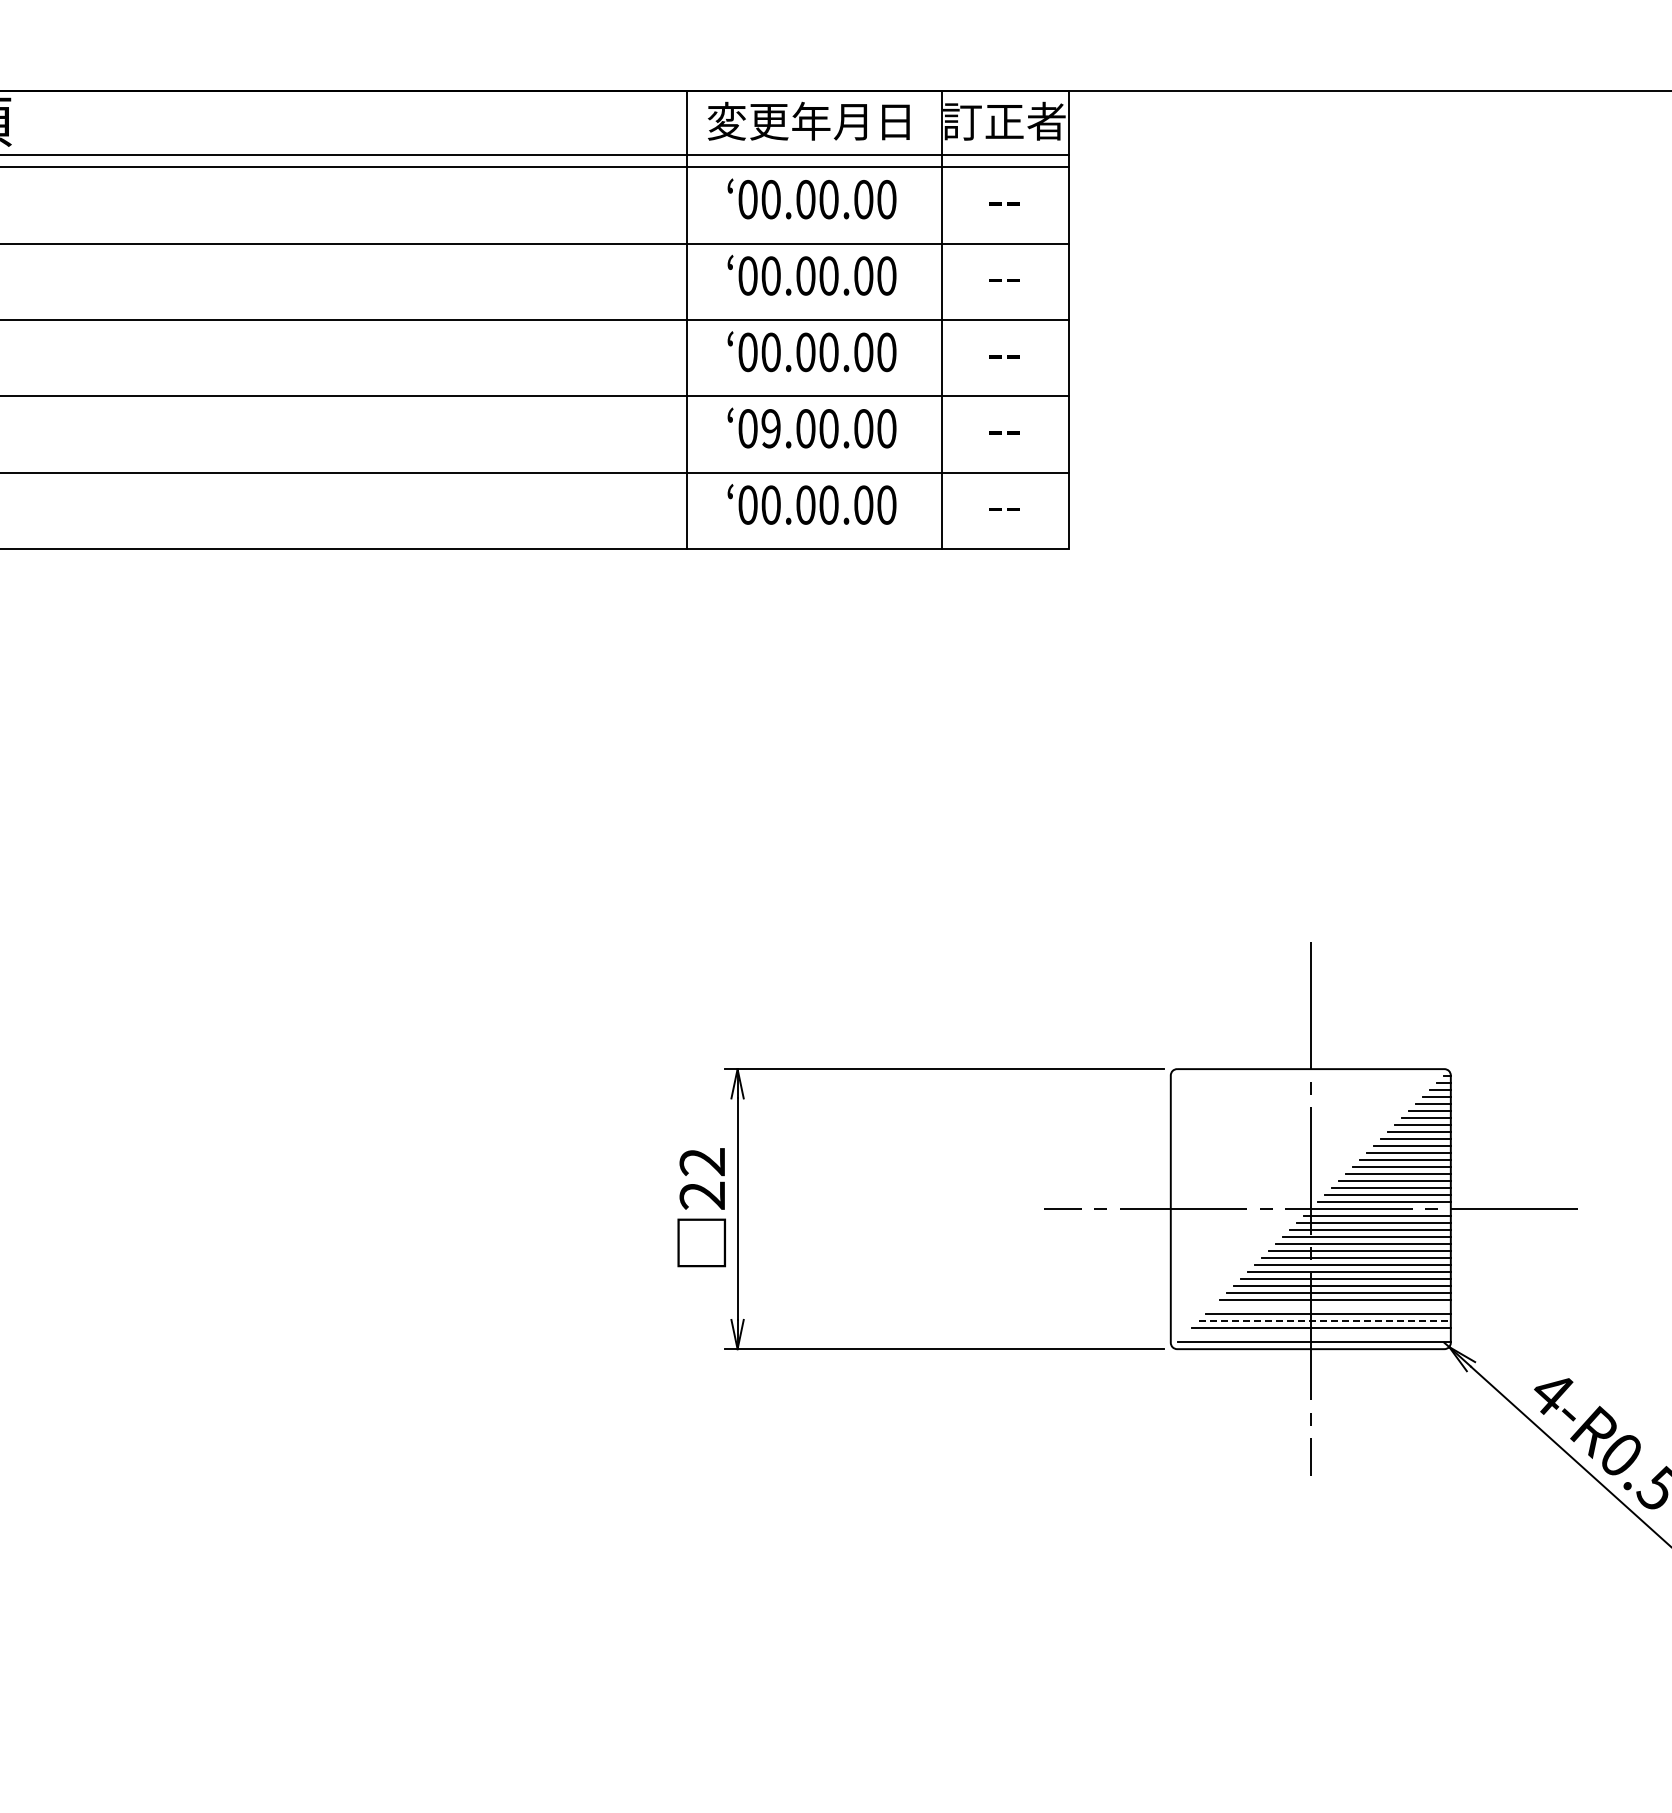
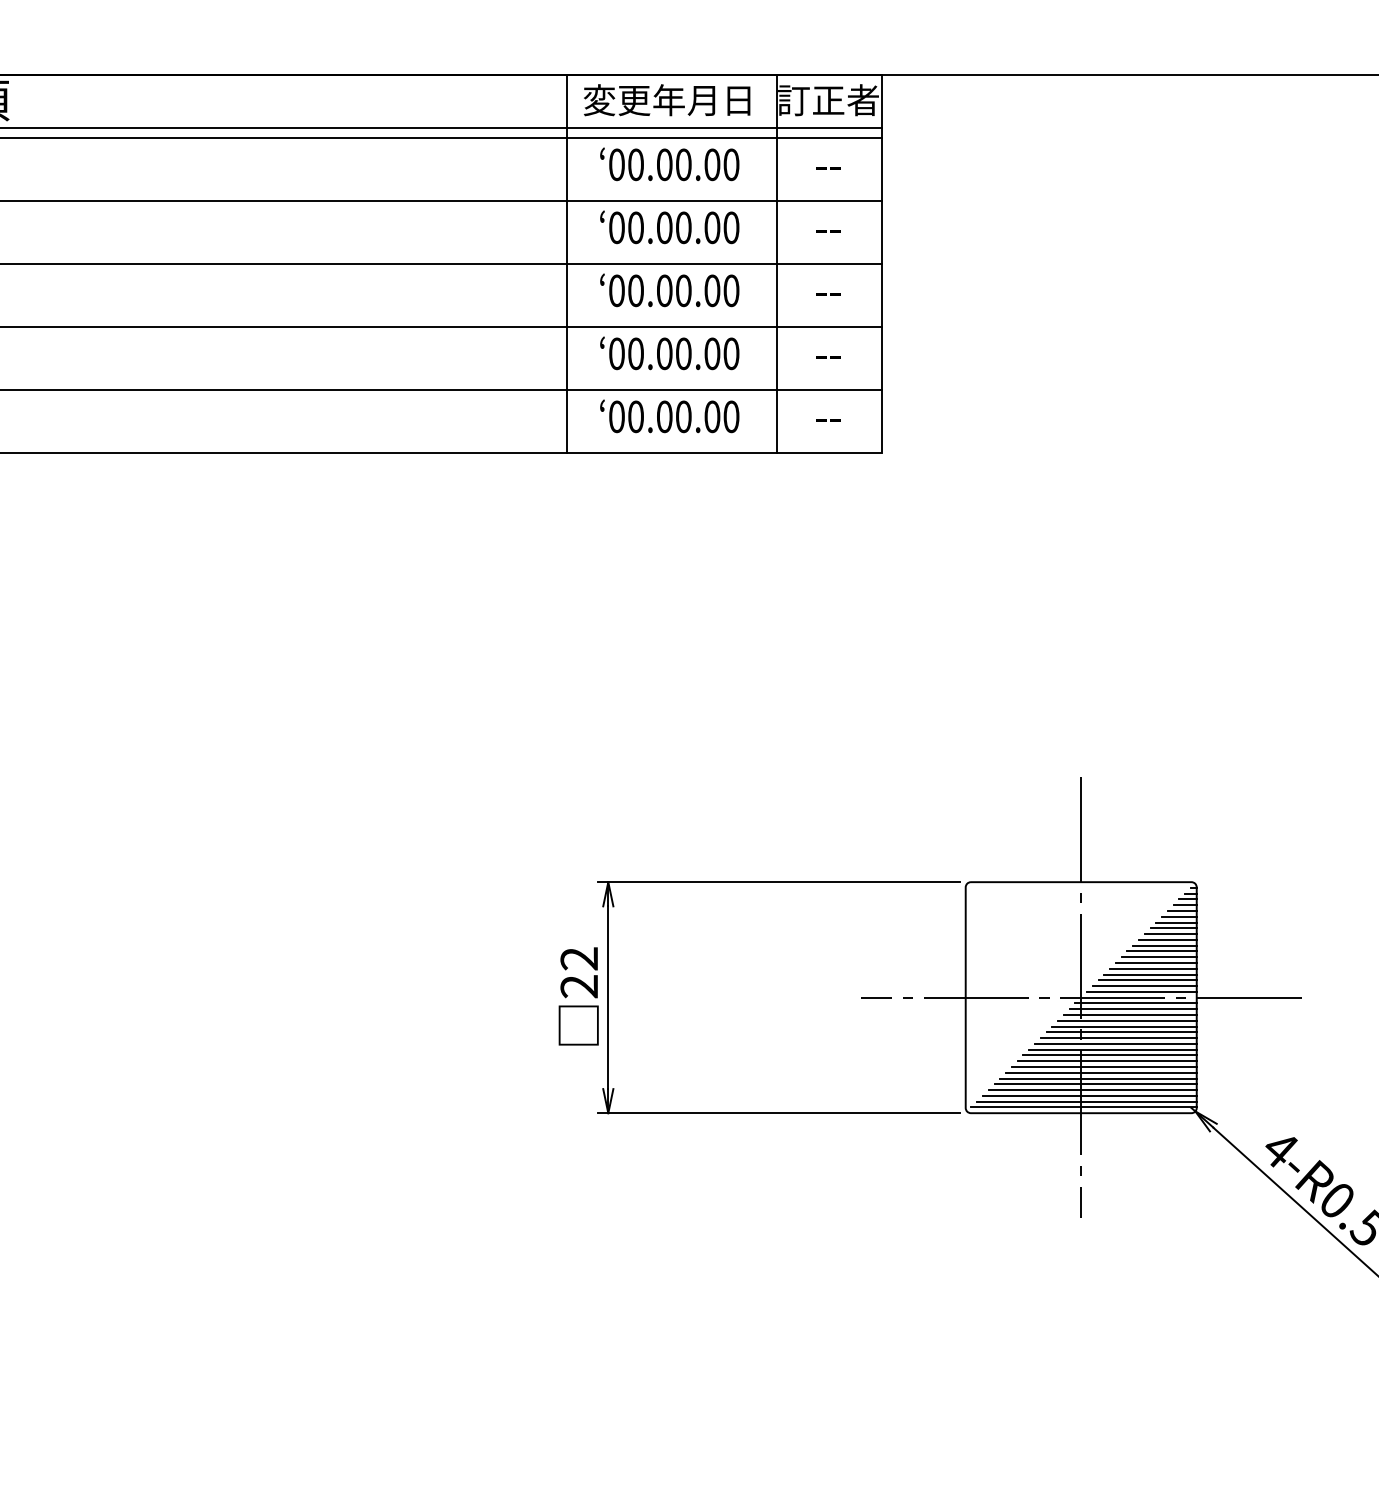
text: (770, 428) -> (635, 353), 09.00.00 -> 00.00.00
line: (1331, 1307) -> (1098, 1078), added
line: (1325, 1321) -> (1093, 1090), dashed -> solid
line: (1317, 1335) -> (1086, 1101), added

